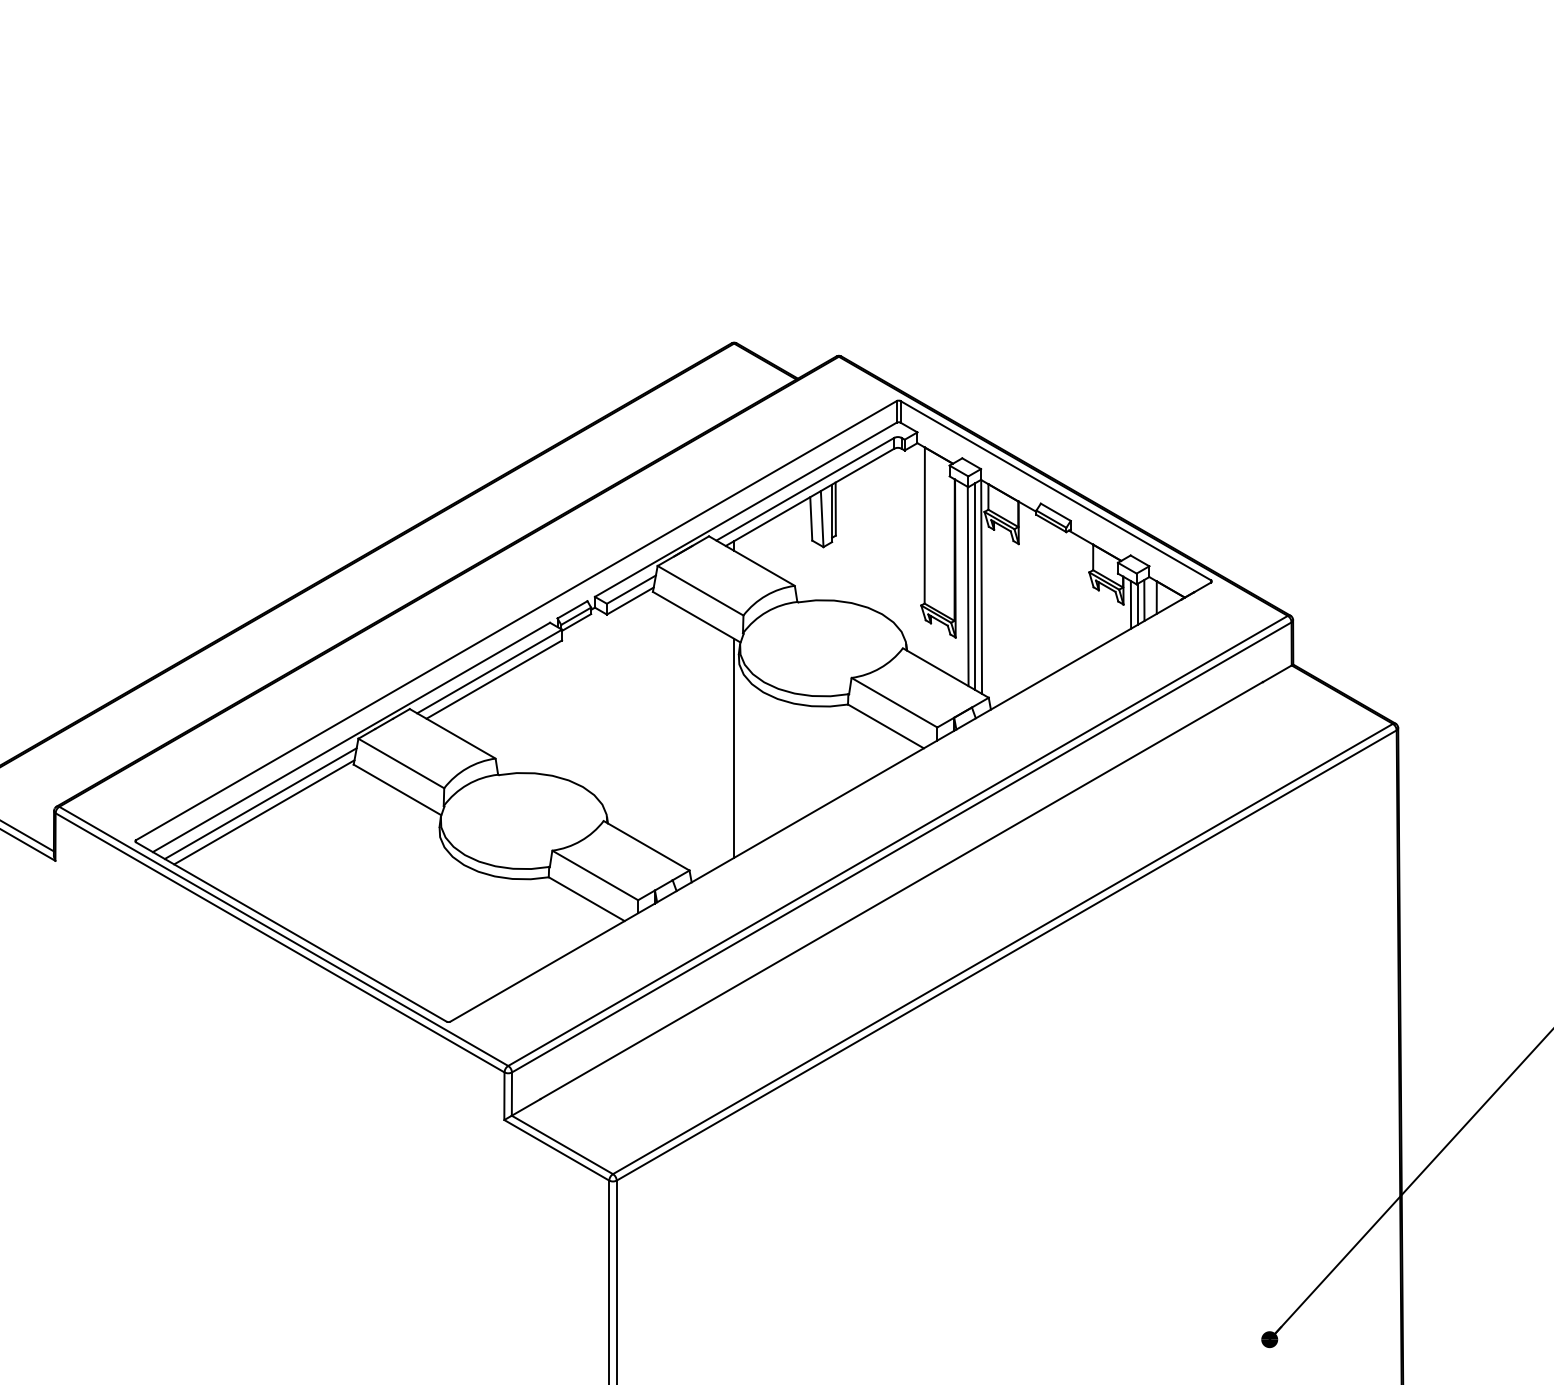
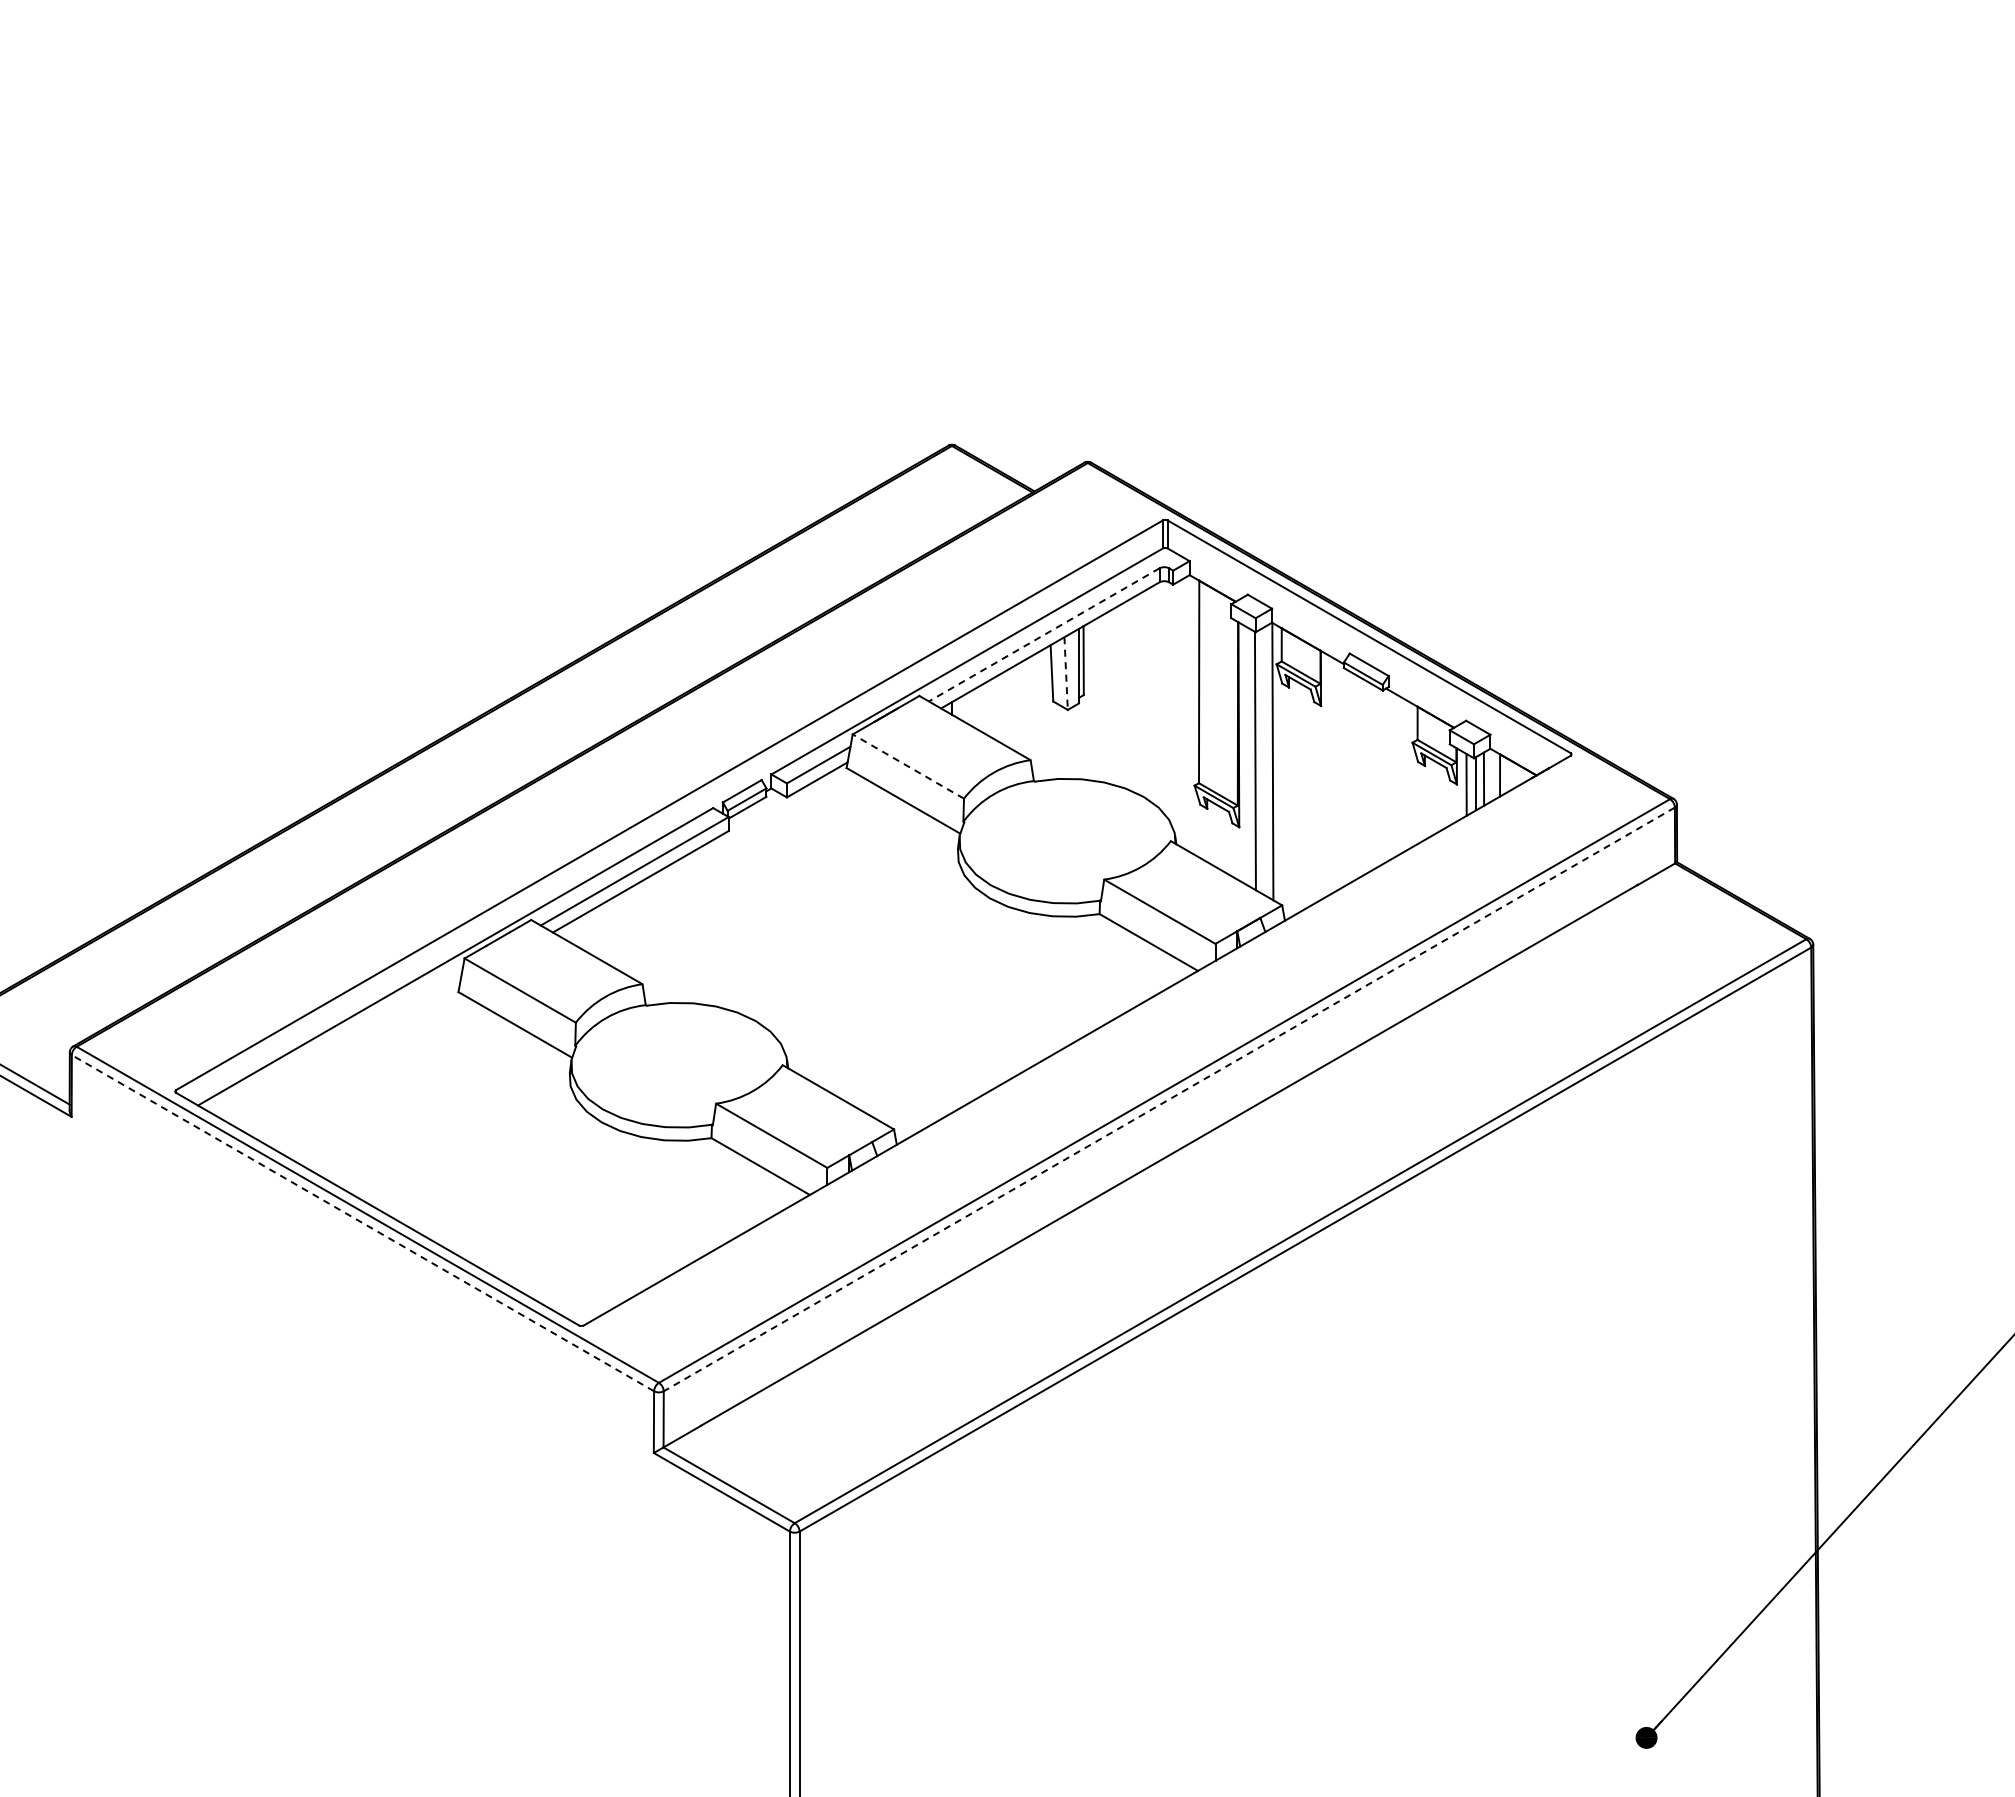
line: (804, 489) -> (1043, 635), solid -> dashed
line: (822, 519) -> (1066, 674), solid -> dashed
line: (975, 586) -> (1264, 761), removed
line: (699, 590) -> (907, 766), solid -> dashed
line: (733, 748) -> (951, 970), removed
line: (260, 803) -> (337, 1042), removed
line: (264, 812) -> (342, 1053), removed
line: (901, 847) -> (1169, 1099), solid -> dashed
line: (279, 942) -> (362, 1222), solid -> dashed

